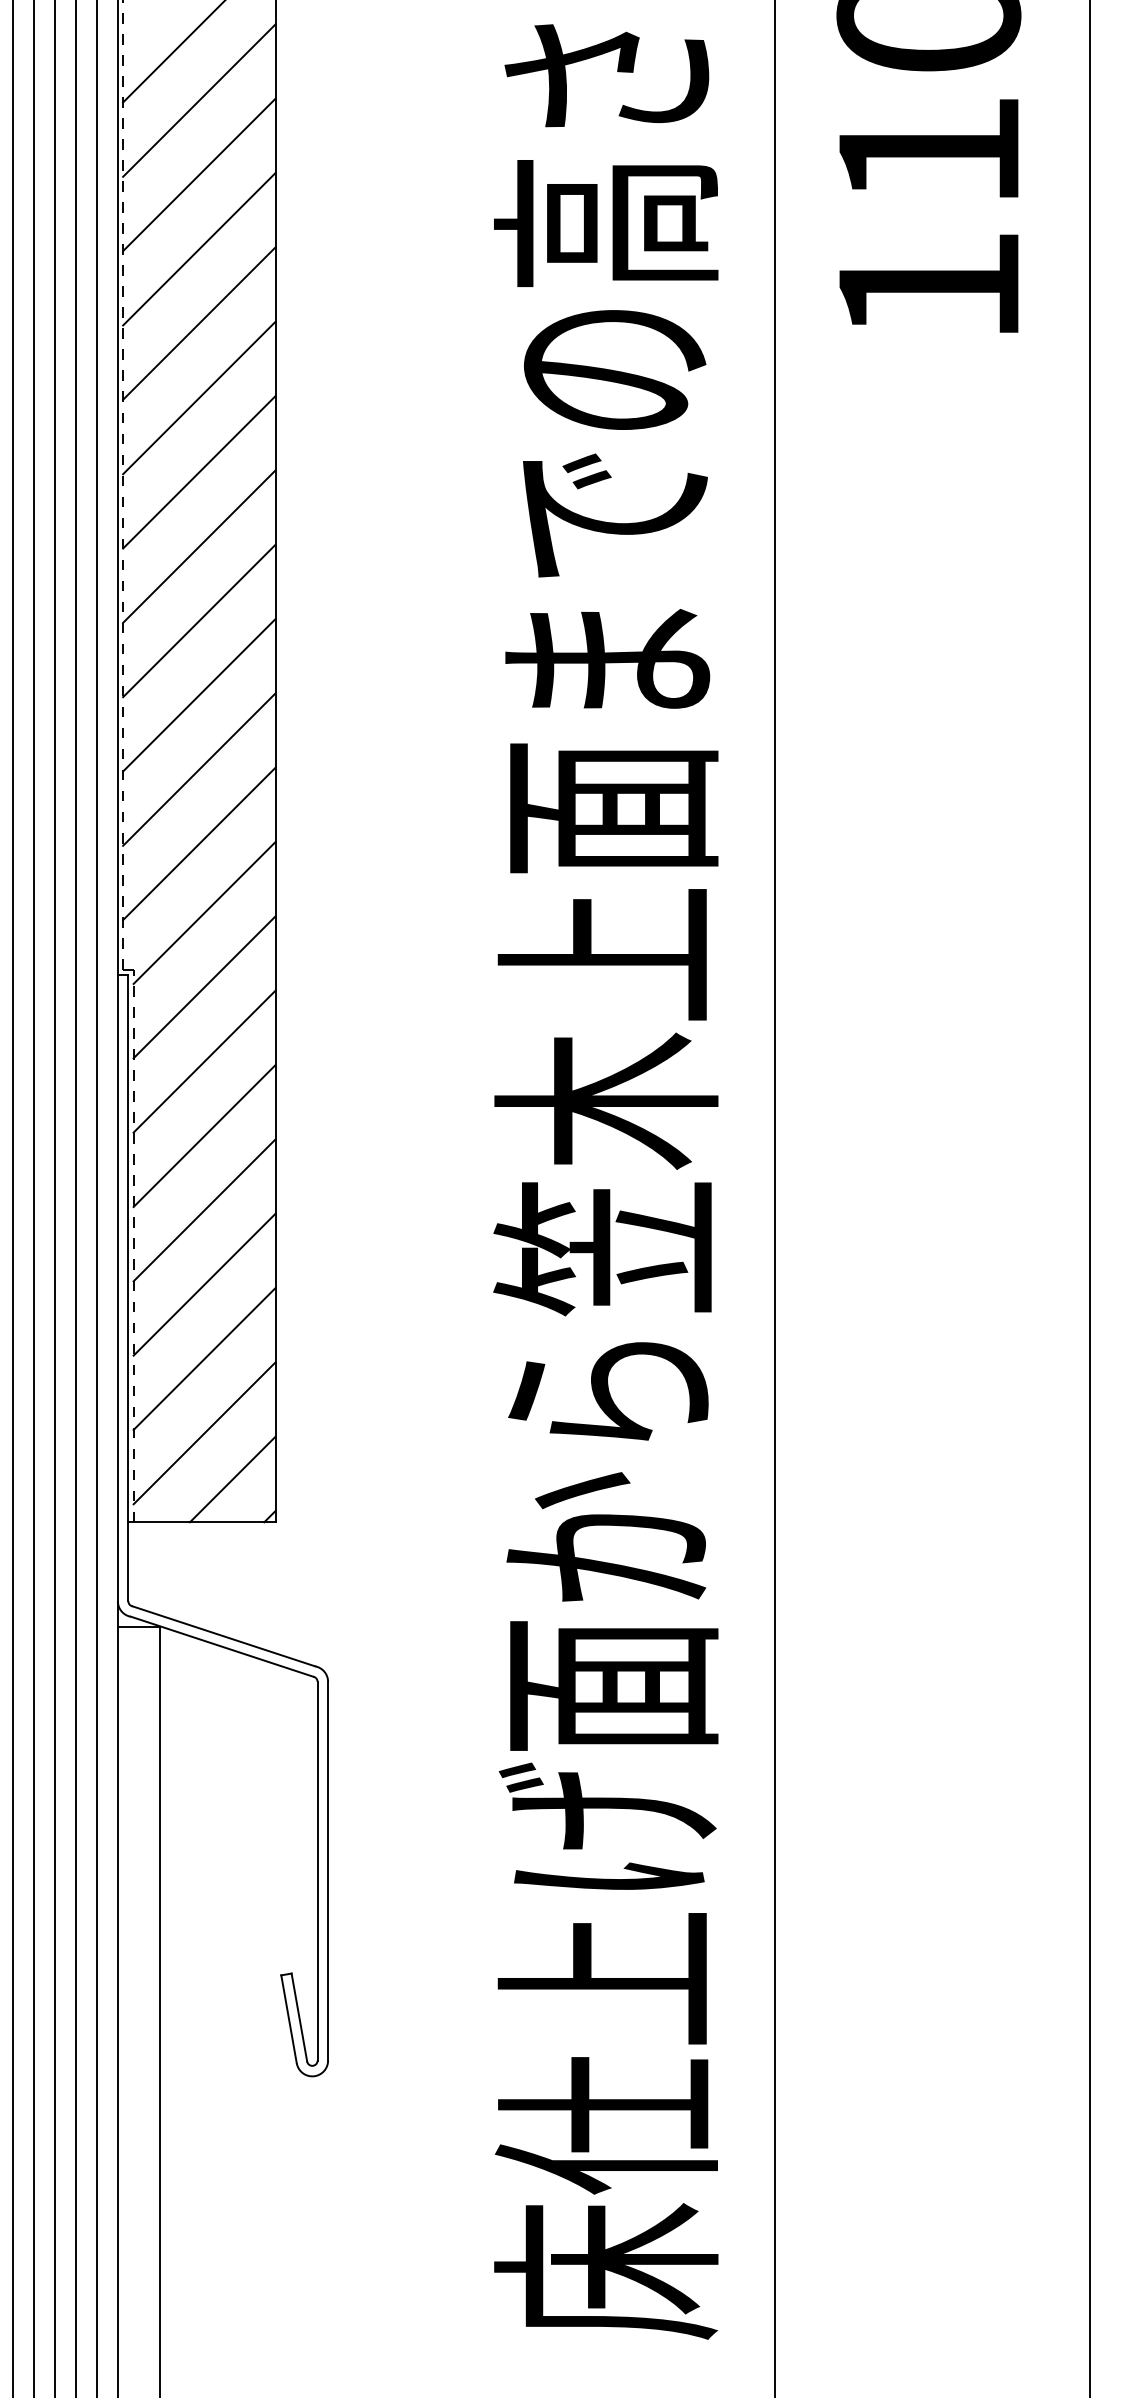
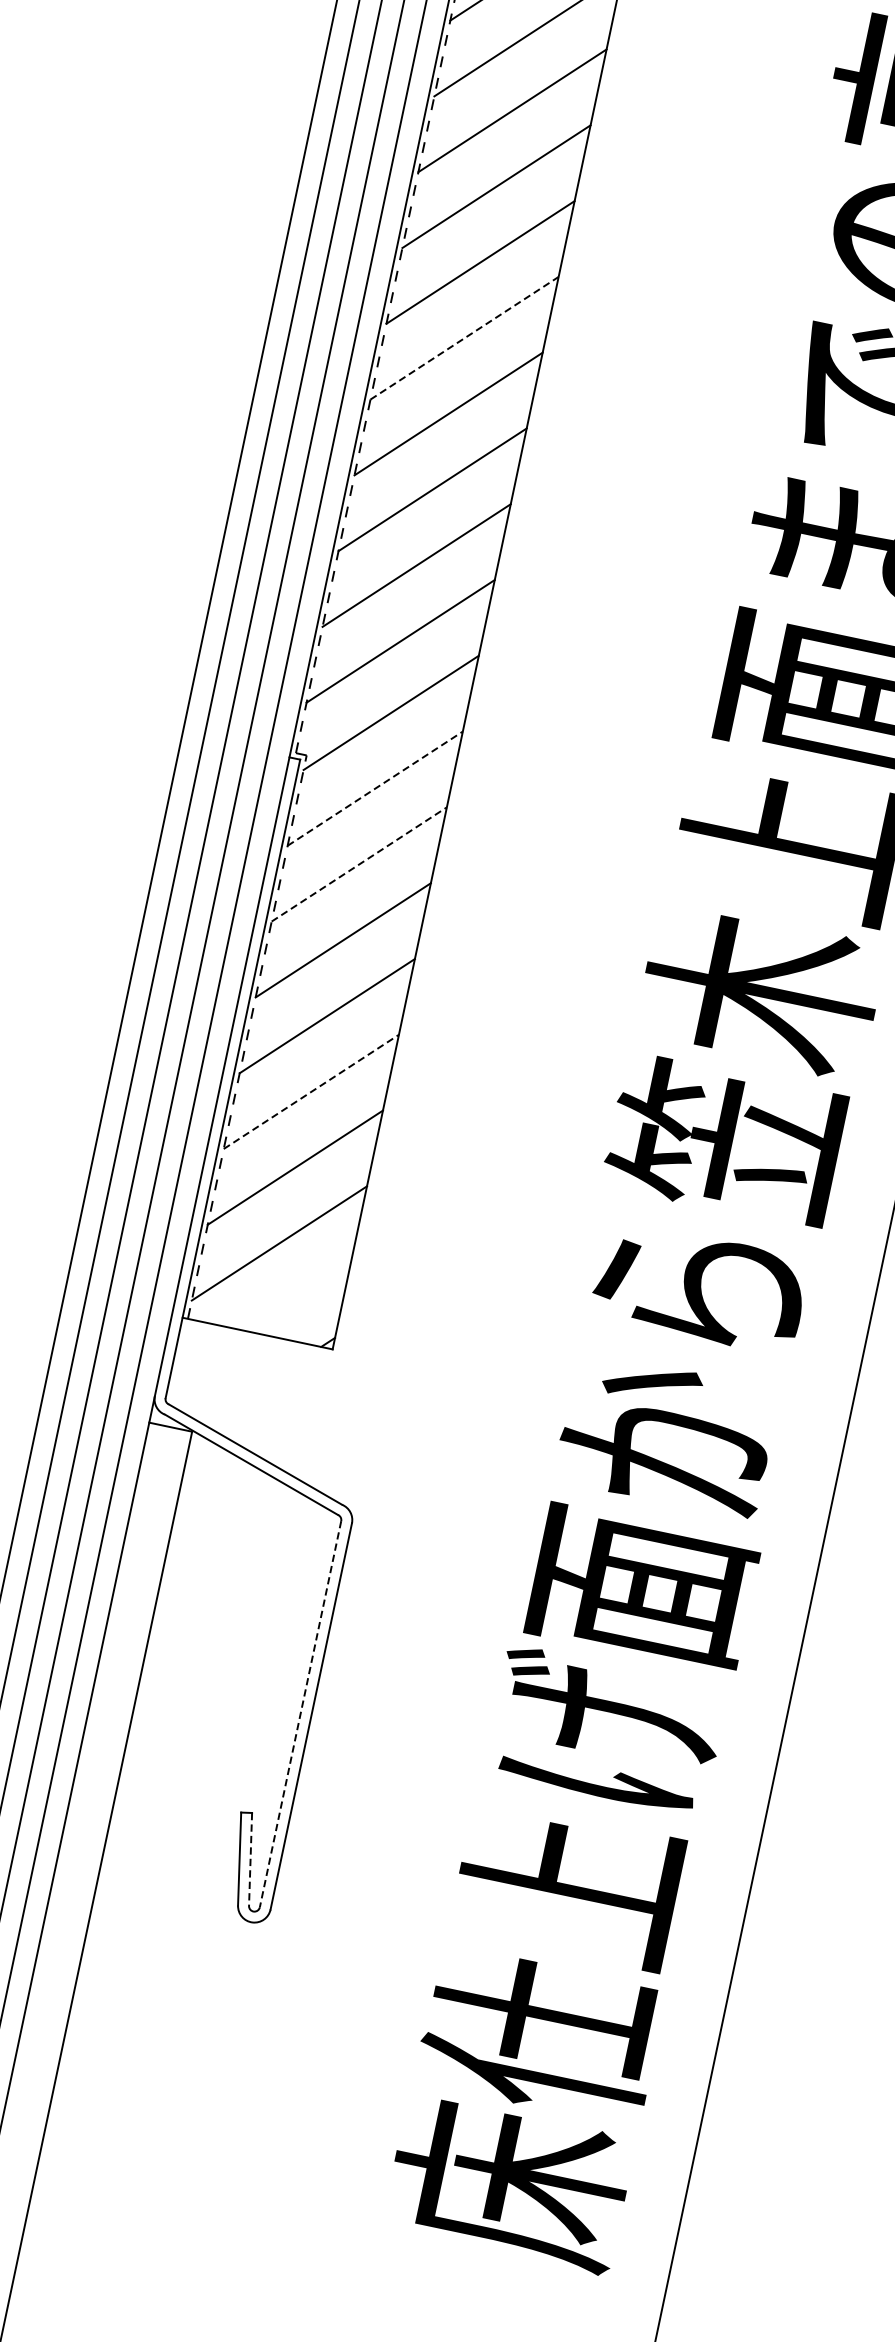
line: (199, 546) -> (464, 338), solid -> dashed
line: (204, 986) -> (375, 787), solid -> dashed
line: (204, 1061) -> (359, 864), solid -> dashed
line: (204, 1284) -> (311, 1091), solid -> dashed
line: (232, 1479) -> (297, 1296), removed
line: (317, 1871) -> (300, 1714), solid -> dashed
line: (299, 2017) -> (250, 1859), solid -> dashed

